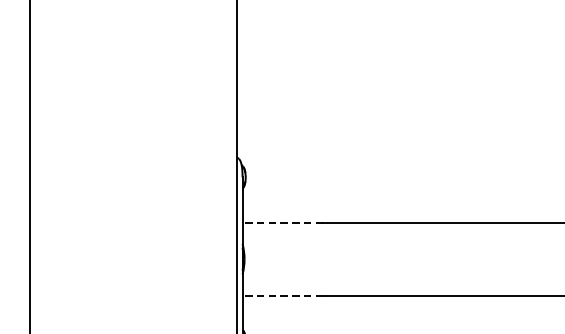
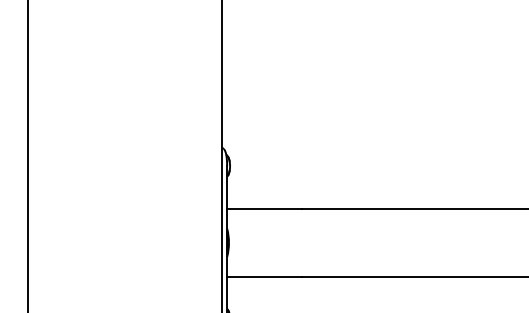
line: (282, 222) -> (264, 208), dashed -> solid
line: (282, 295) -> (264, 276), dashed -> solid

